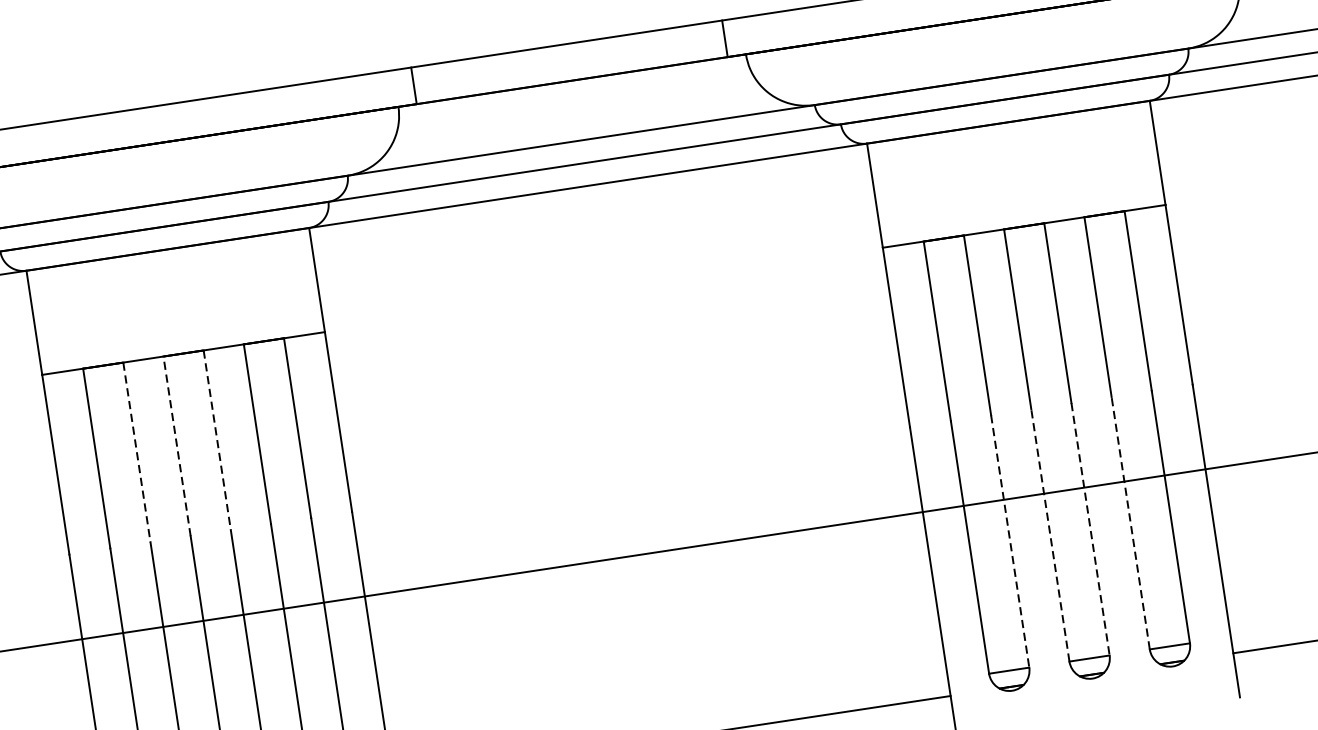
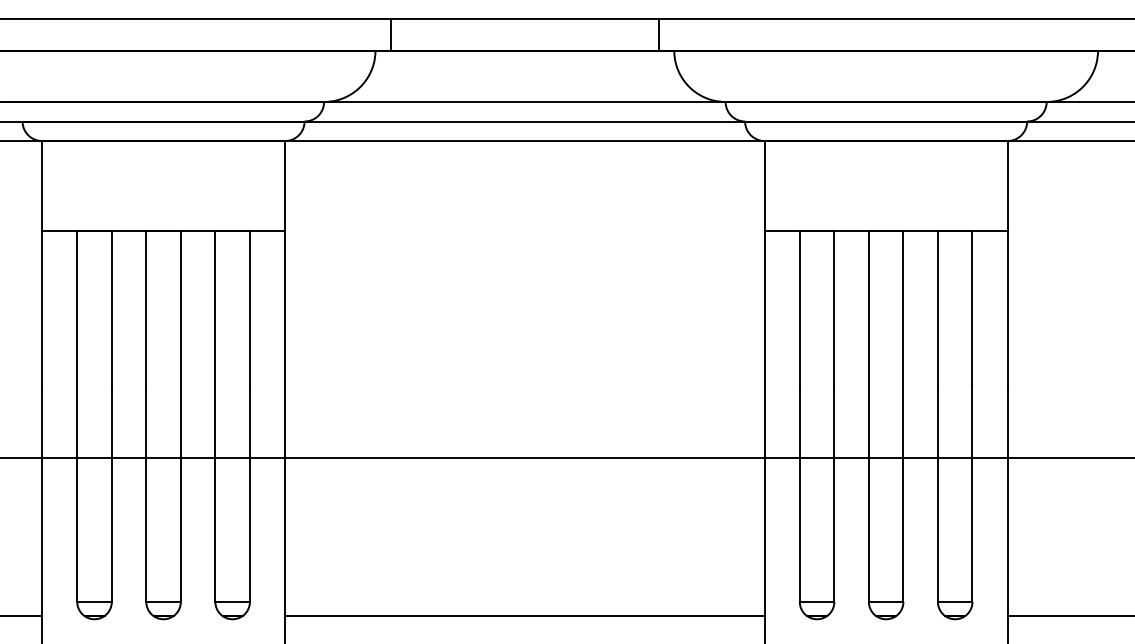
line: (216, 441) -> (180, 308), dashed -> solid
line: (177, 446) -> (146, 307), dashed -> solid
line: (136, 453) -> (111, 308), dashed -> solid
line: (1130, 523) -> (937, 493), dashed -> solid
line: (1090, 530) -> (903, 494), dashed -> solid
line: (1049, 535) -> (868, 493), dashed -> solid
line: (1010, 542) -> (834, 494), dashed -> solid

